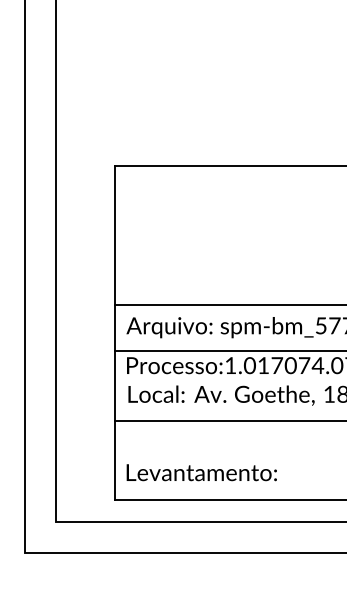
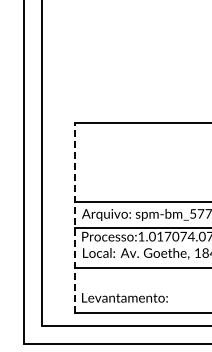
line: (115, 332) -> (75, 217), solid -> dashed

